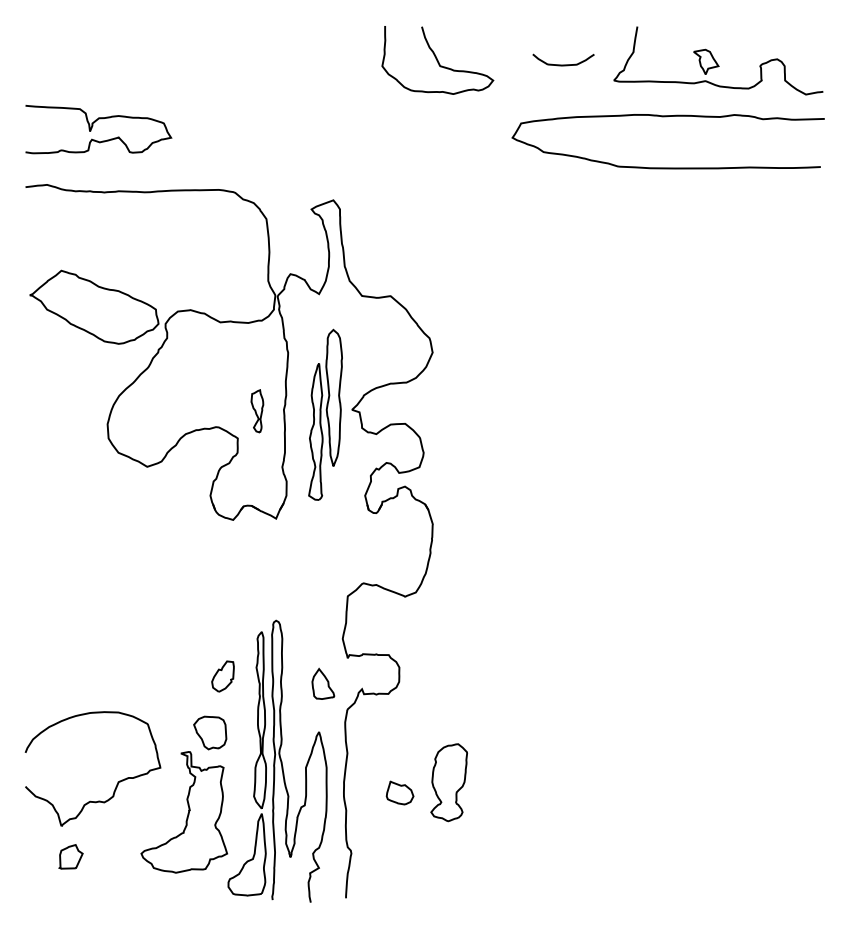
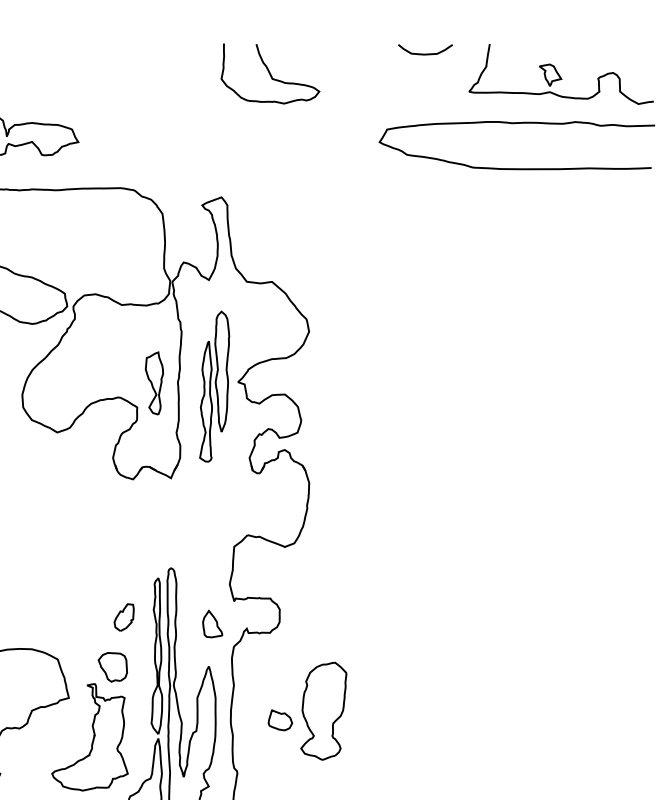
curve: (437, 60) -> (270, 73), moved
curve: (563, 64) -> (425, 53), moved
part: (257, 411) -> (154, 383), size x1.67
part: (448, 782) -> (323, 711), size x1.43

